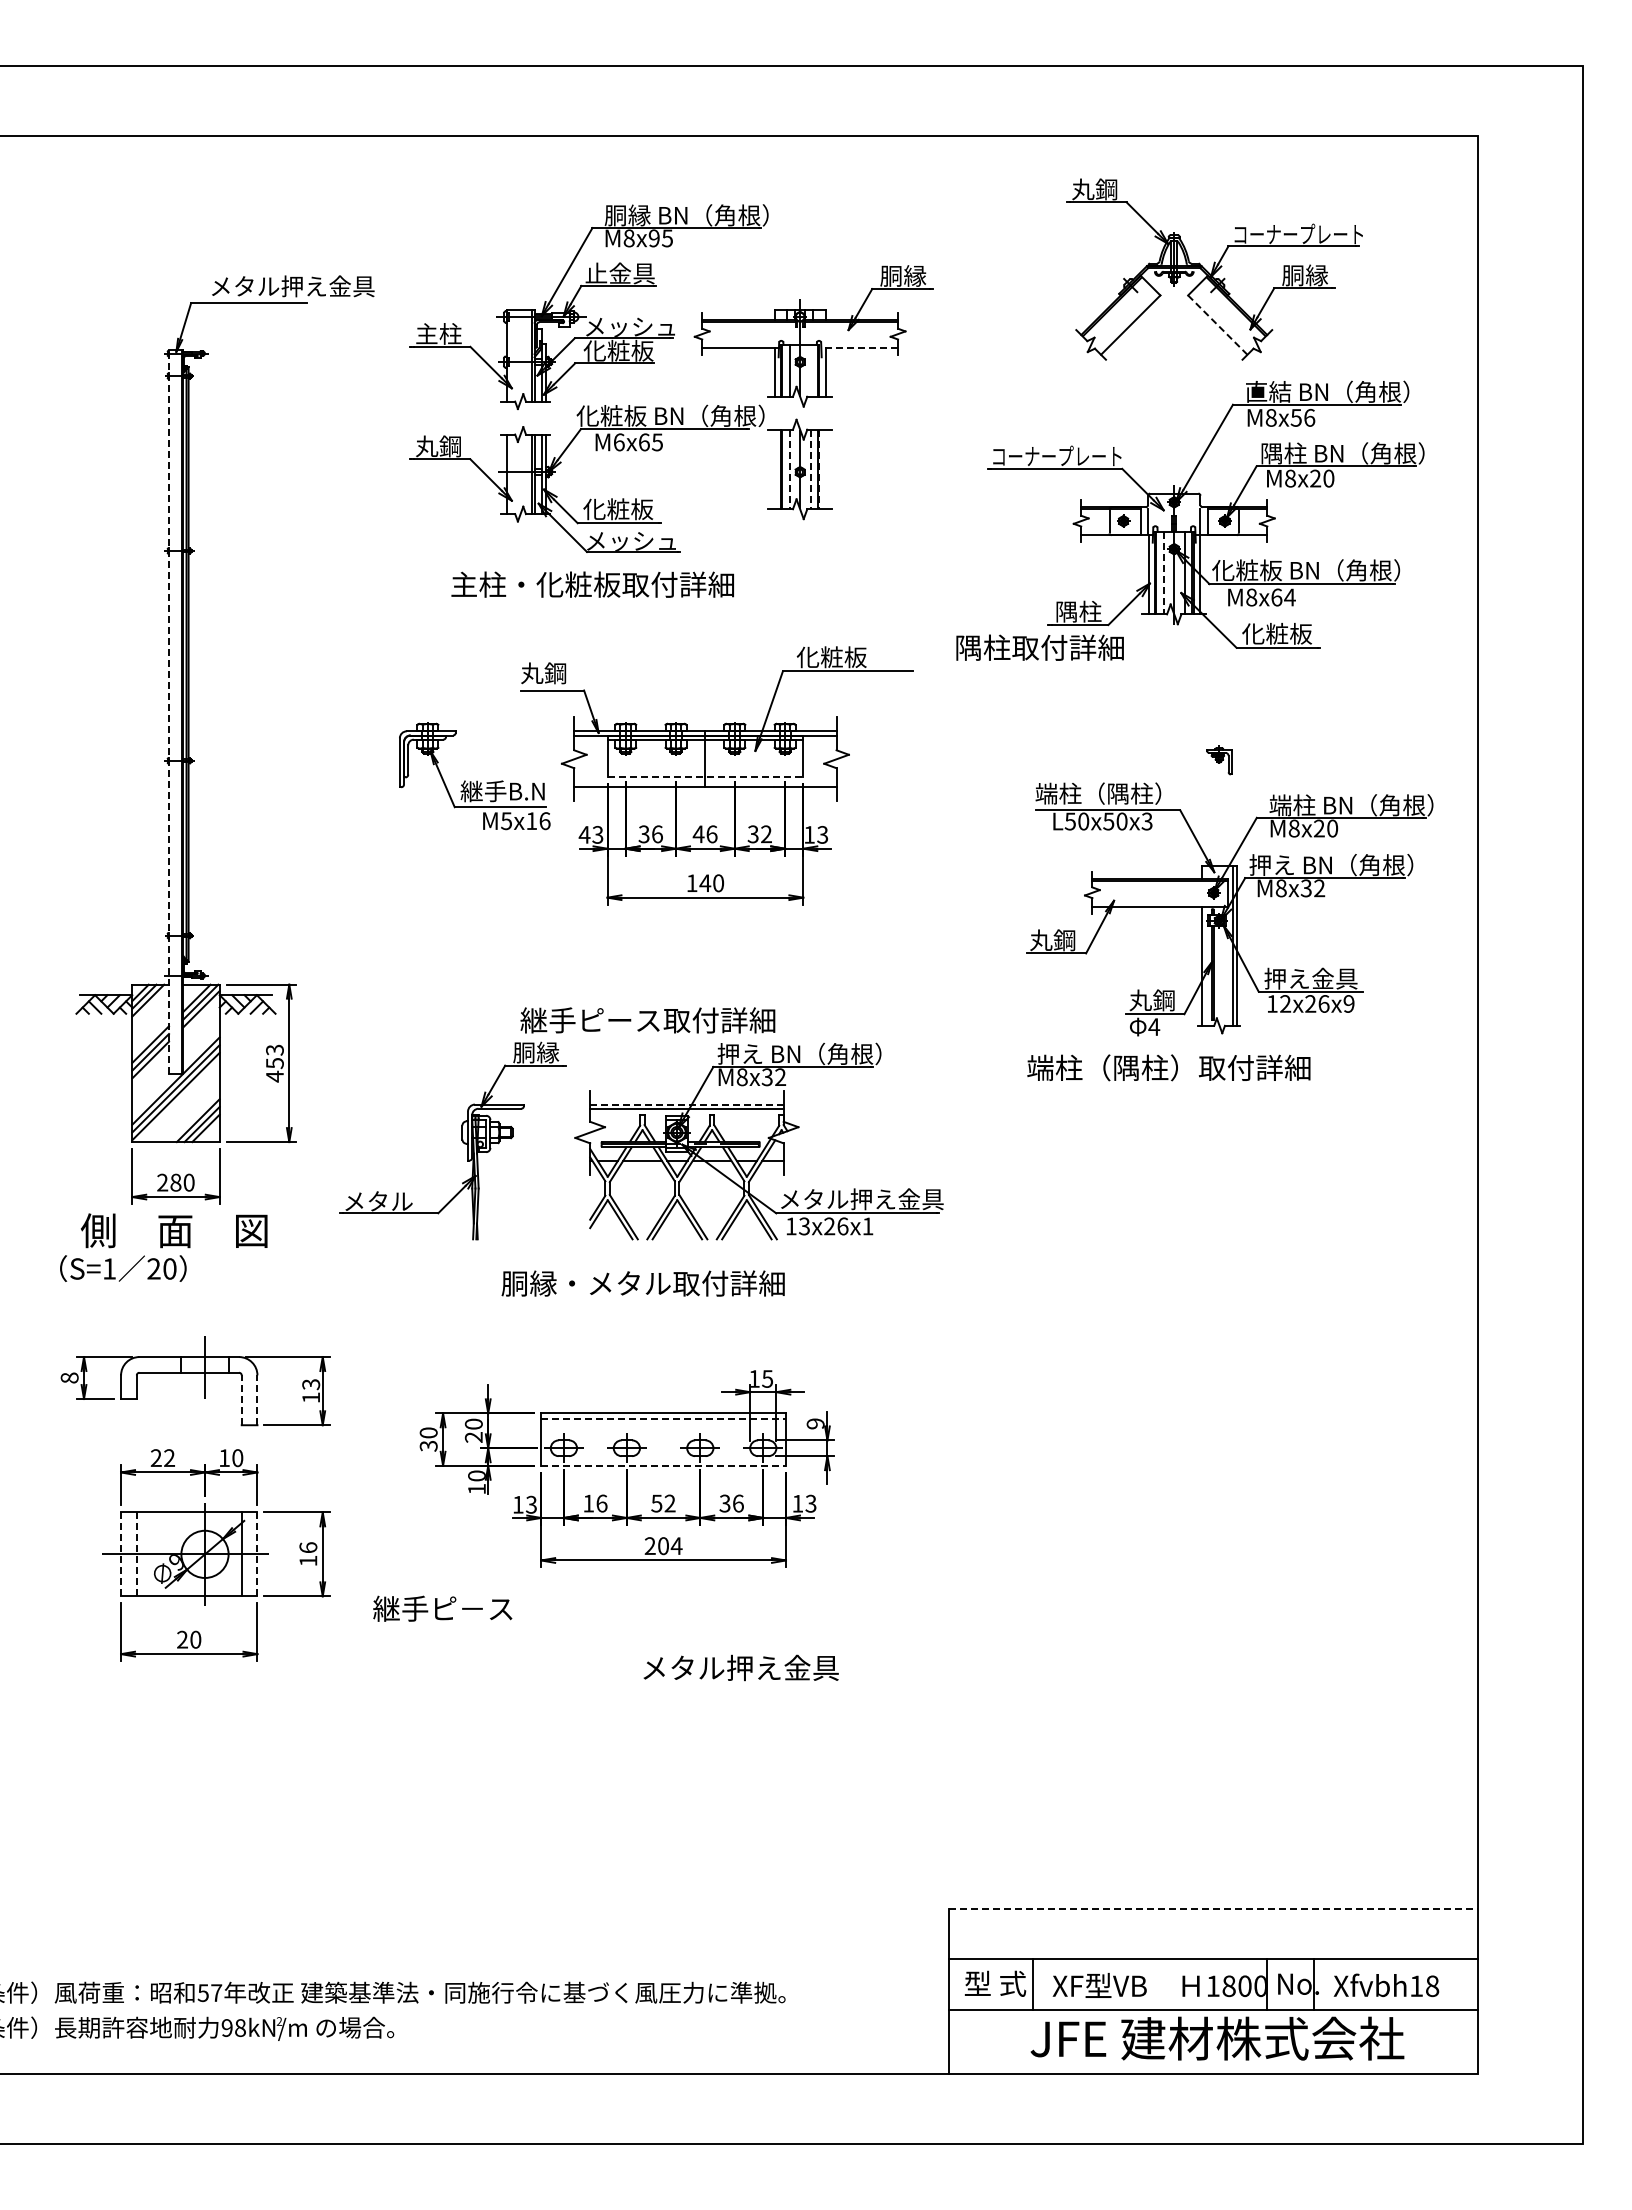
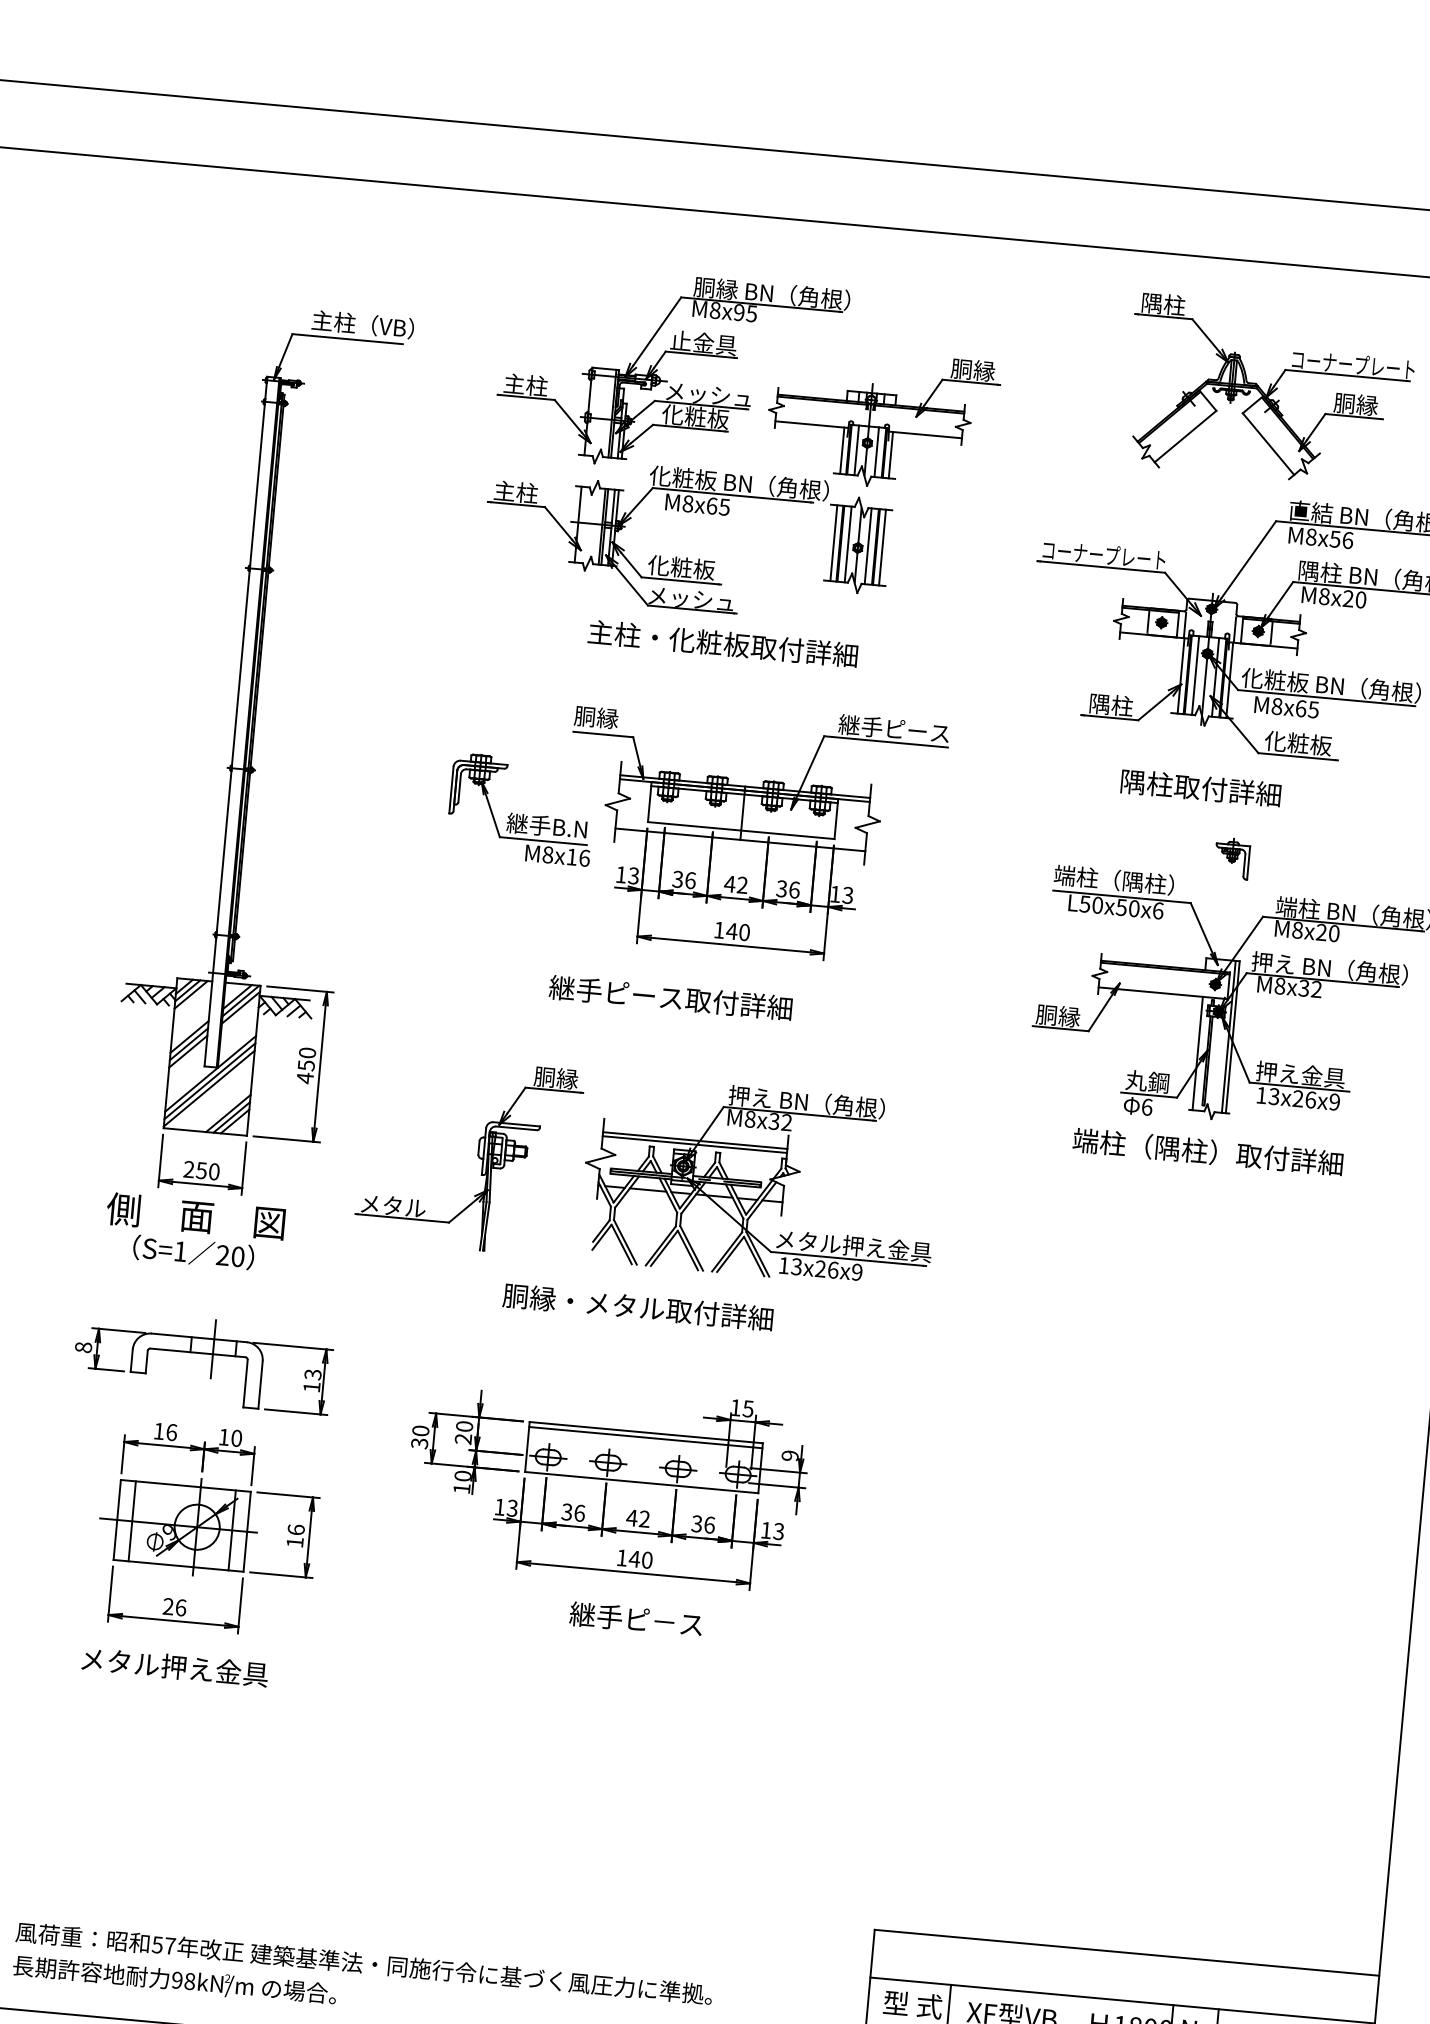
text: (1094, 189) -> (1162, 304), 丸鋼 -> 隅柱
text: (292, 286) -> (390, 327), メタル押え金具 -> 主柱（VB）
line: (1217, 325) -> (1268, 444), dashed -> solid
line: (859, 348) -> (925, 435), dashed -> solid
line: (810, 370) -> (876, 452), added
text: (618, 442) -> (687, 503), M6x65 -> M8x65
text: (438, 446) -> (515, 492), 丸鋼 -> 主柱
line: (774, 469) -> (833, 543), added
line: (789, 469) -> (848, 544), dashed -> solid
line: (810, 469) -> (868, 546), dashed -> solid
line: (819, 469) -> (876, 547), dashed -> solid
line: (825, 469) -> (882, 547), added
line: (1163, 573) -> (1195, 675), dashed -> solid
text: (592, 584) -> (722, 643), moved
text: (1289, 597) -> (1313, 709), M8x64 -> M8x65
text: (1039, 647) -> (1200, 787), moved
text: (854, 657) -> (893, 729), 化粧板 -> 継手ピース
text: (543, 673) -> (596, 717), 丸鋼 -> 胴縁
line: (169, 711) -> (236, 721), dashed -> solid
part: (1219, 759) -> (1232, 858), size x1.43
line: (705, 777) -> (741, 830), dashed -> solid
text: (506, 820) -> (548, 854), M5x16 -> M8x16
text: (1146, 821) -> (1157, 910), L50x50x3 -> L50x50x6
text: (584, 834) -> (621, 874), 43 -> 13
text: (711, 834) -> (742, 885), 46 -> 42
text: (766, 834) -> (794, 890), 32 -> 36
text: (1052, 940) -> (1057, 1015), 丸鋼 -> 胴縁
text: (1285, 1003) -> (1274, 1096), 12x26x9 -> 13x26x9
text: (647, 1020) -> (670, 997), moved
text: (1154, 1027) -> (1147, 1107), 4 -> 6
text: (274, 1049) -> (307, 1052), 453 -> 450
text: (1168, 1067) -> (1207, 1151), moved
line: (686, 1104) -> (694, 1140), dashed -> solid
text: (175, 1182) -> (201, 1170), 280 -> 250
text: (867, 1226) -> (856, 1272), 13x26x1 -> 13x26x9
text: (123, 1268) -> (193, 1252), moved
line: (241, 1400) -> (245, 1383), dashed -> solid
line: (257, 1400) -> (260, 1385), dashed -> solid
line: (664, 1418) -> (646, 1437), dashed -> solid
text: (162, 1458) -> (165, 1432), 22 -> 16
line: (664, 1465) -> (642, 1482), dashed -> solid
text: (588, 1503) -> (566, 1512), 16 -> 36
text: (656, 1503) -> (631, 1517), 52 -> 42
text: (663, 1546) -> (634, 1559), 204 -> 140
line: (121, 1554) -> (117, 1520), dashed -> solid
line: (136, 1554) -> (131, 1521), dashed -> solid
line: (257, 1554) -> (247, 1531), dashed -> solid
text: (442, 1608) -> (635, 1619), moved
text: (195, 1639) -> (180, 1607), 20 -> 26
text: (740, 1667) -> (174, 1666), moved
line: (1213, 1909) -> (1127, 1952), dashed -> solid

